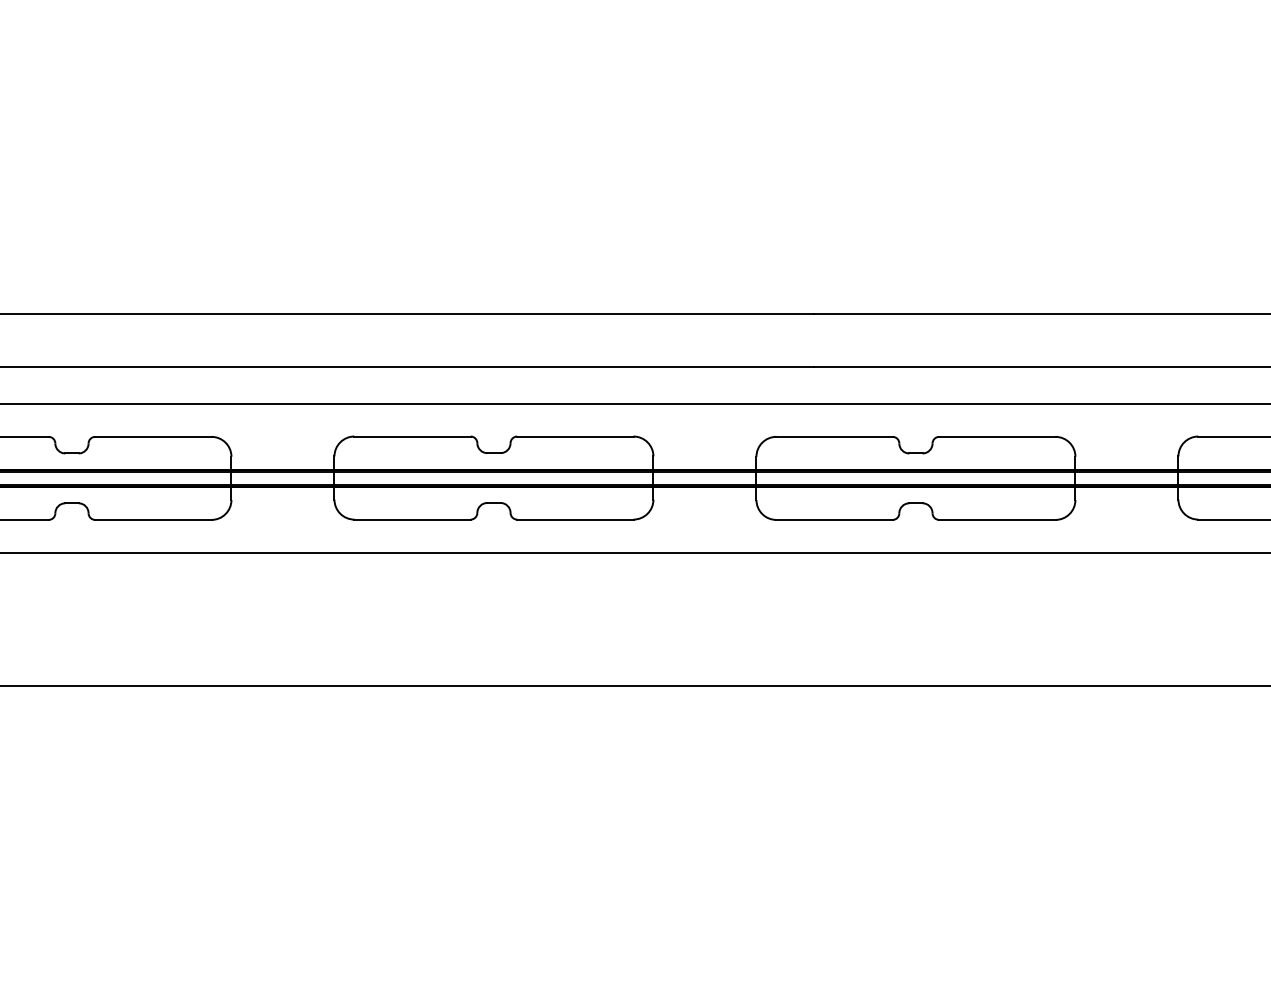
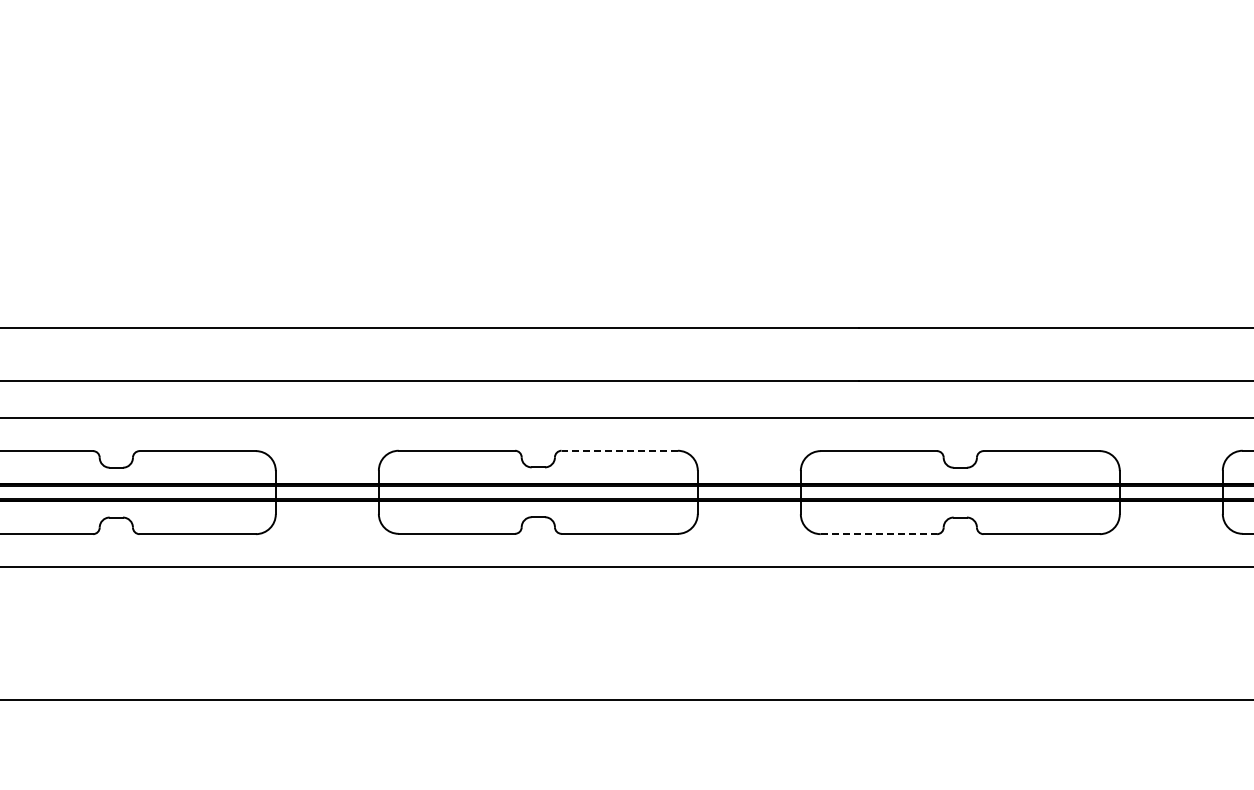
line: (574, 436) -> (618, 450), solid -> dashed
line: (835, 519) -> (879, 533), solid -> dashed

